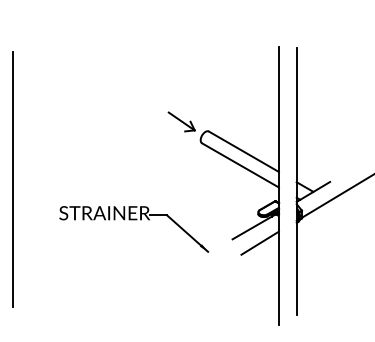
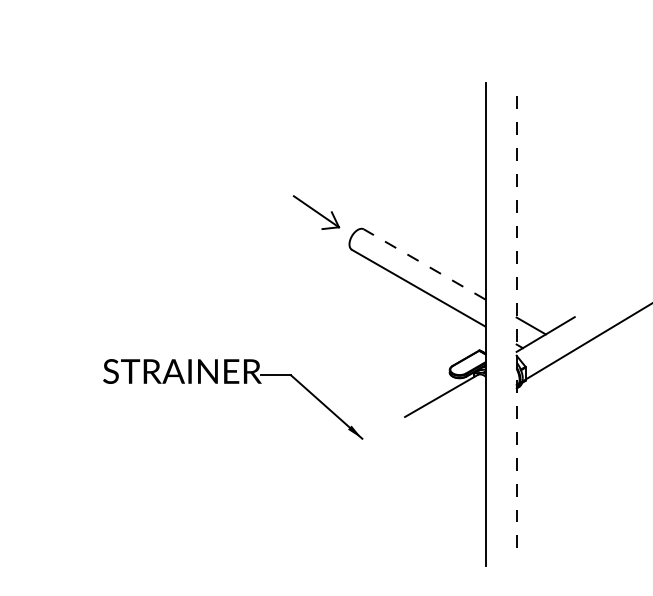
line: (243, 151) -> (424, 264), solid -> dashed
line: (13, 179) -> (23, 312), removed
line: (296, 180) -> (516, 314), solid -> dashed
line: (259, 242) -> (451, 422), removed

